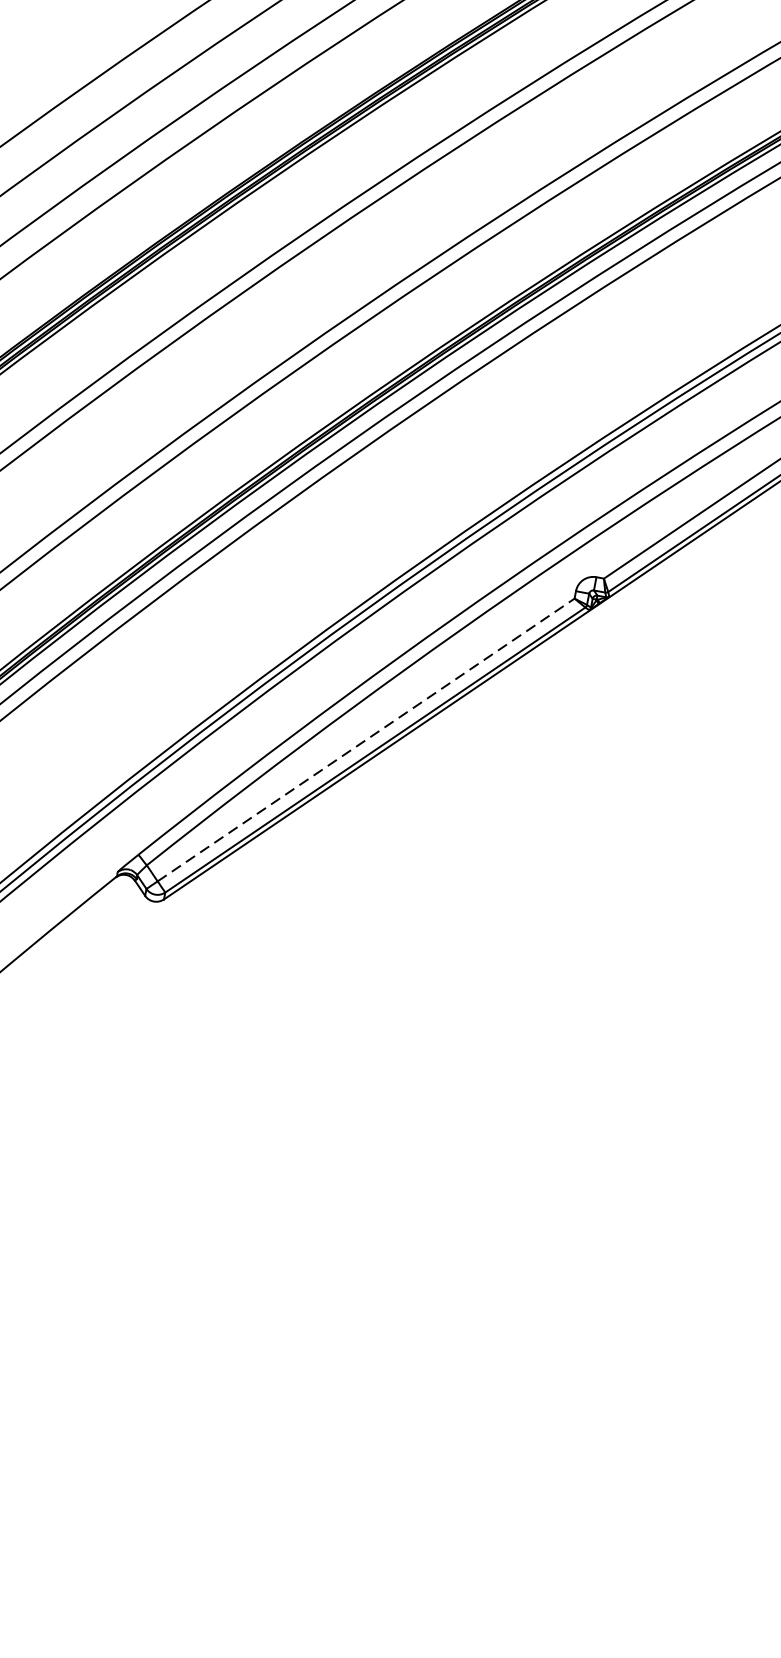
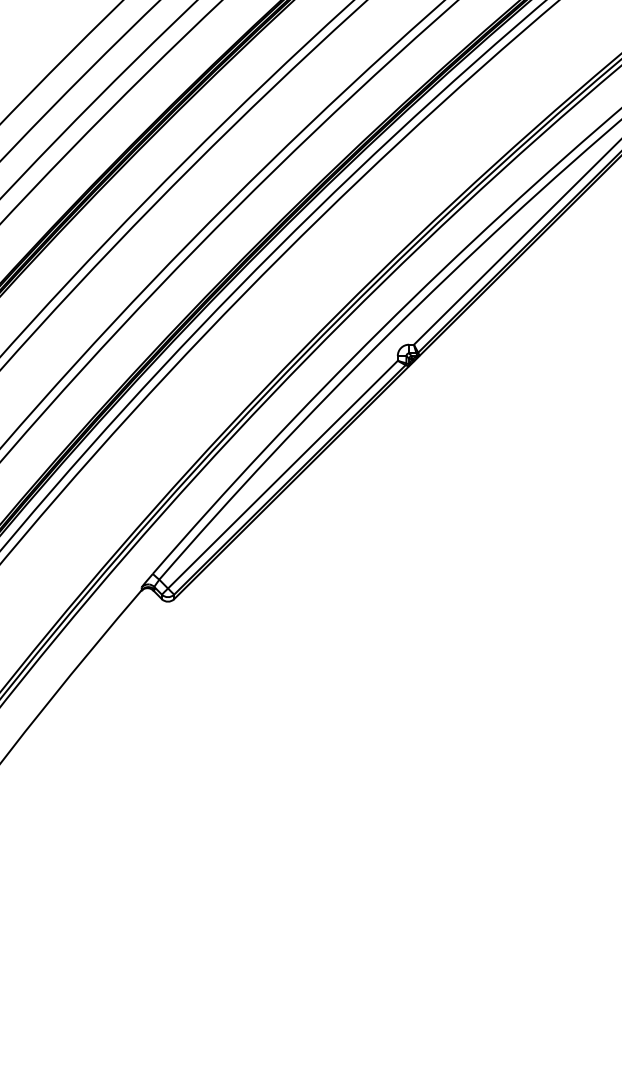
line: (365, 739) -> (282, 474), dashed -> solid

